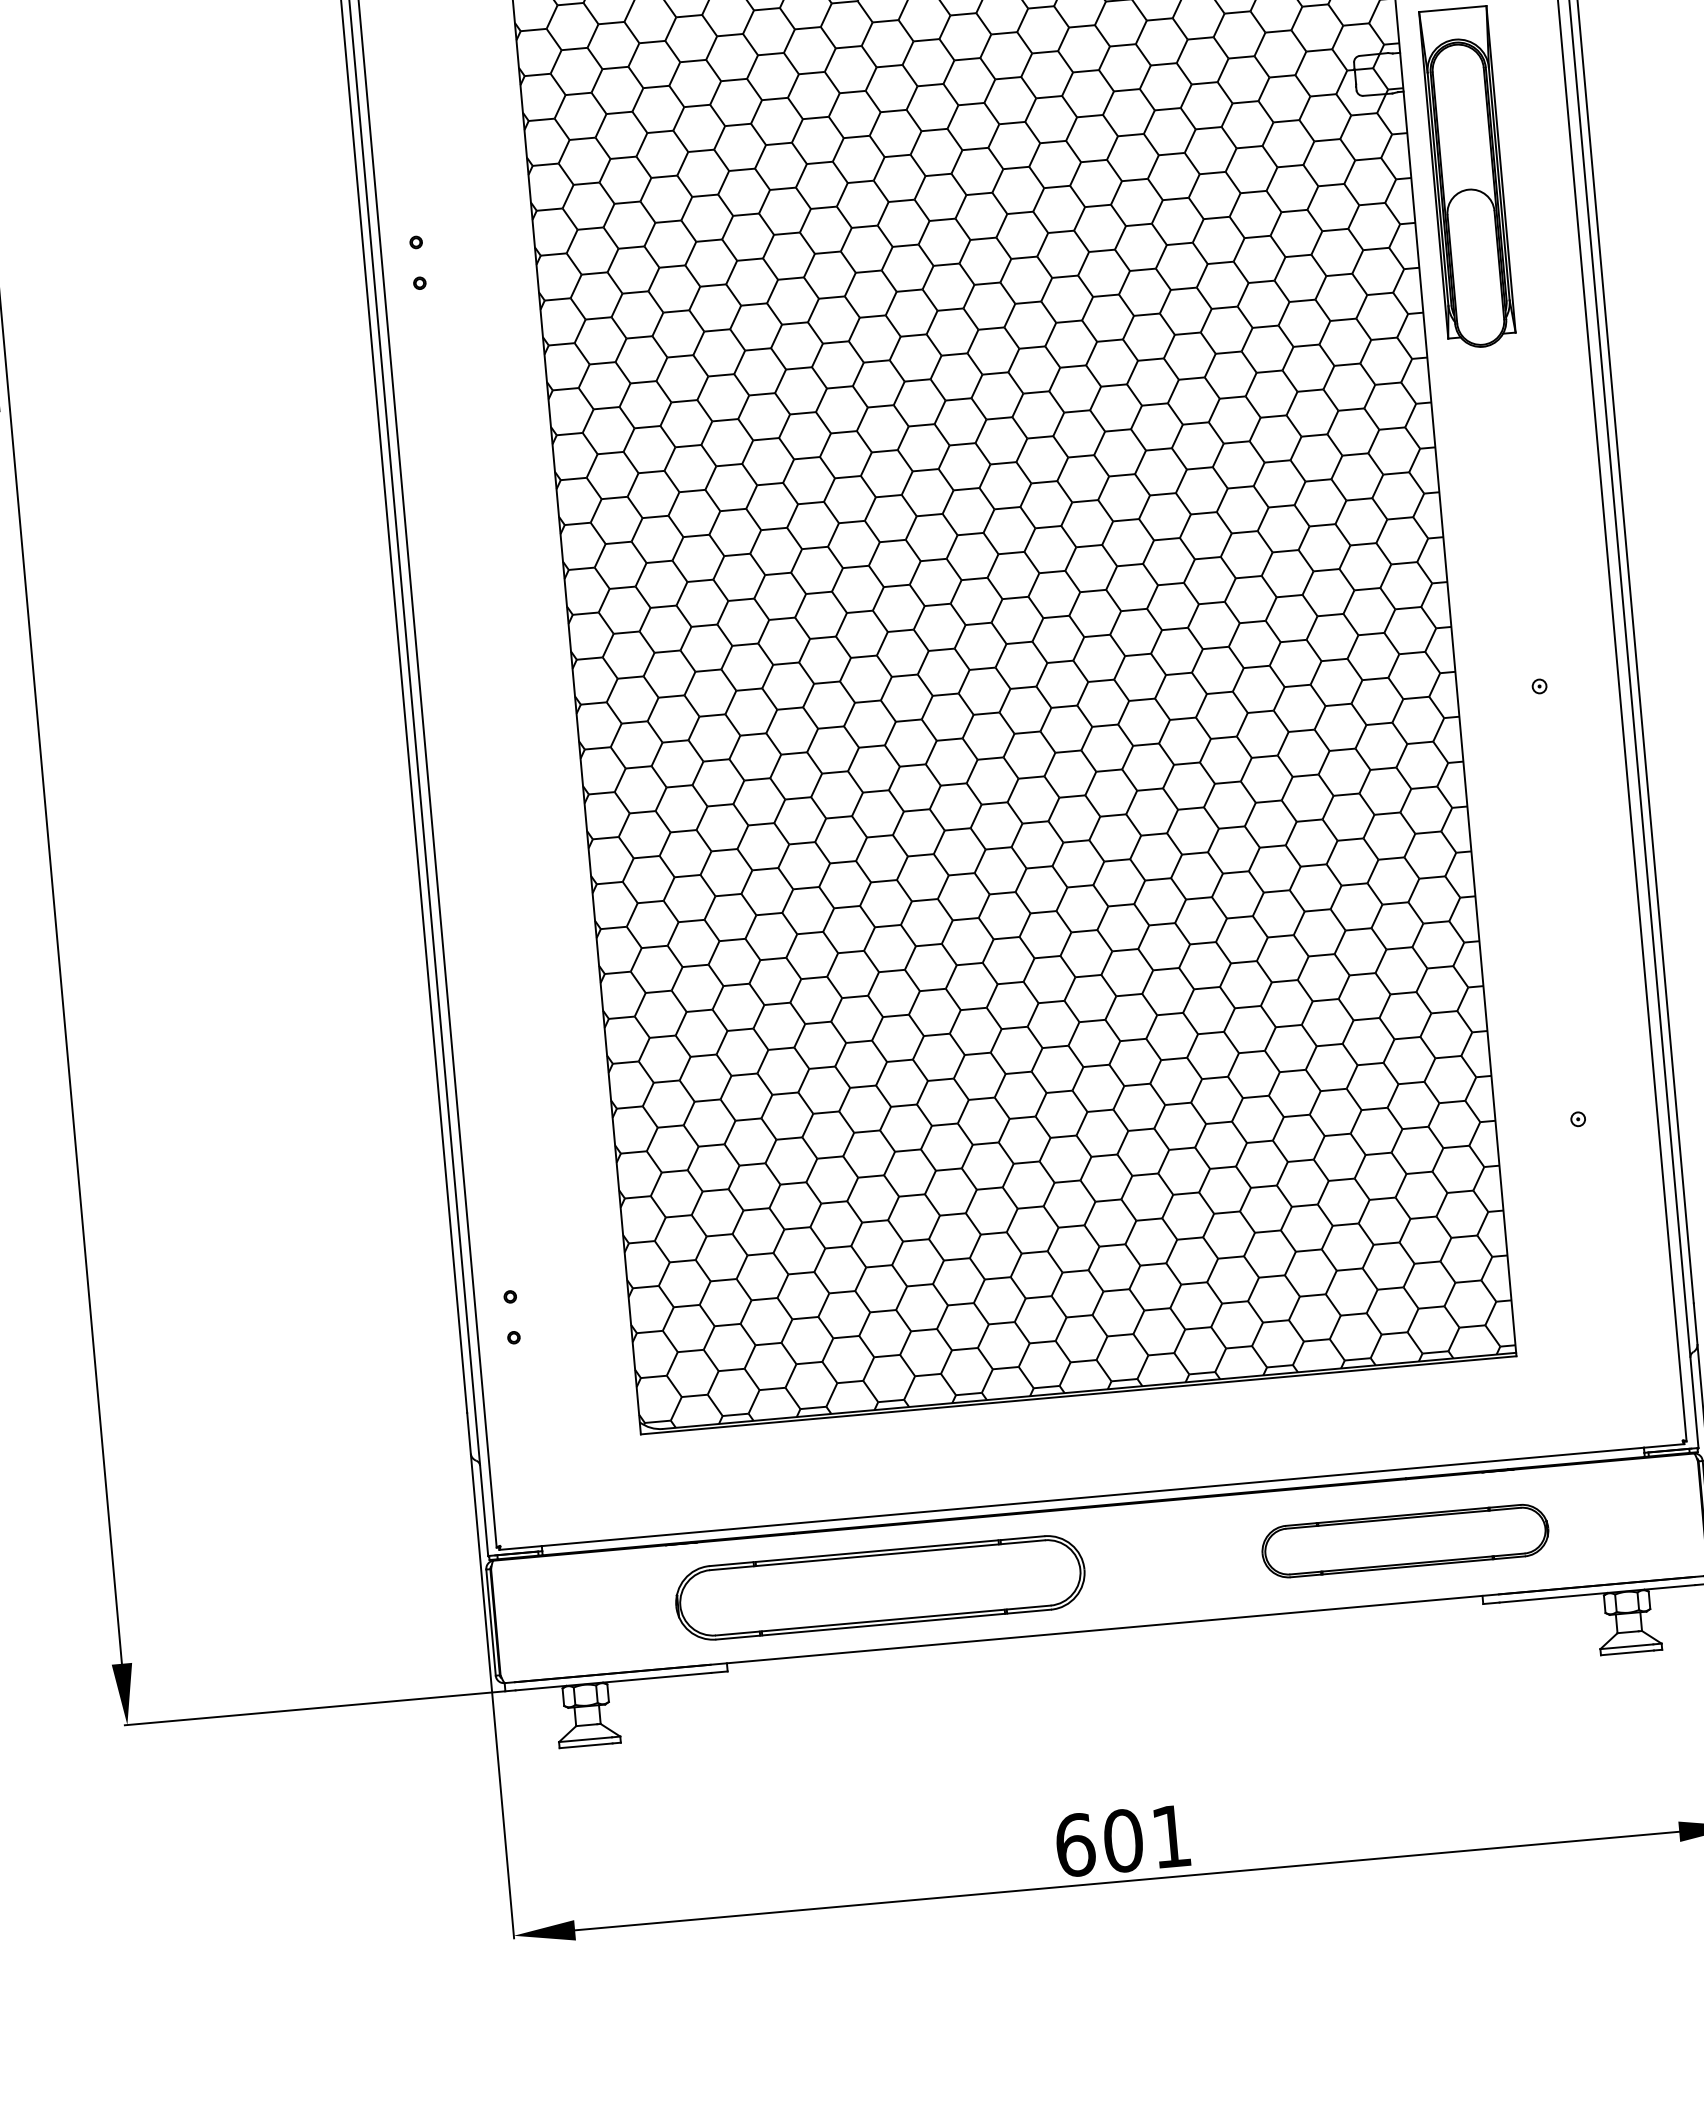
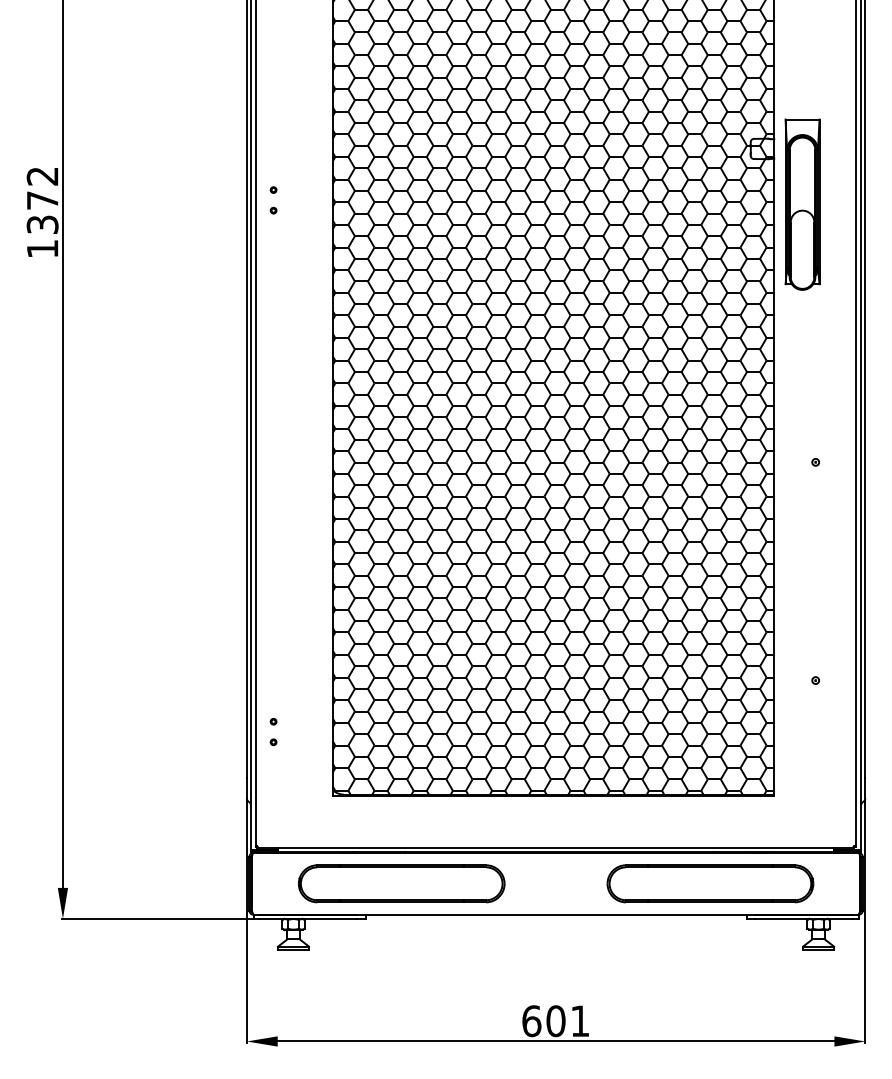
part: (1405, 1540) -> (710, 883), size x1.43
part: (879, 1587) -> (401, 883), moved

